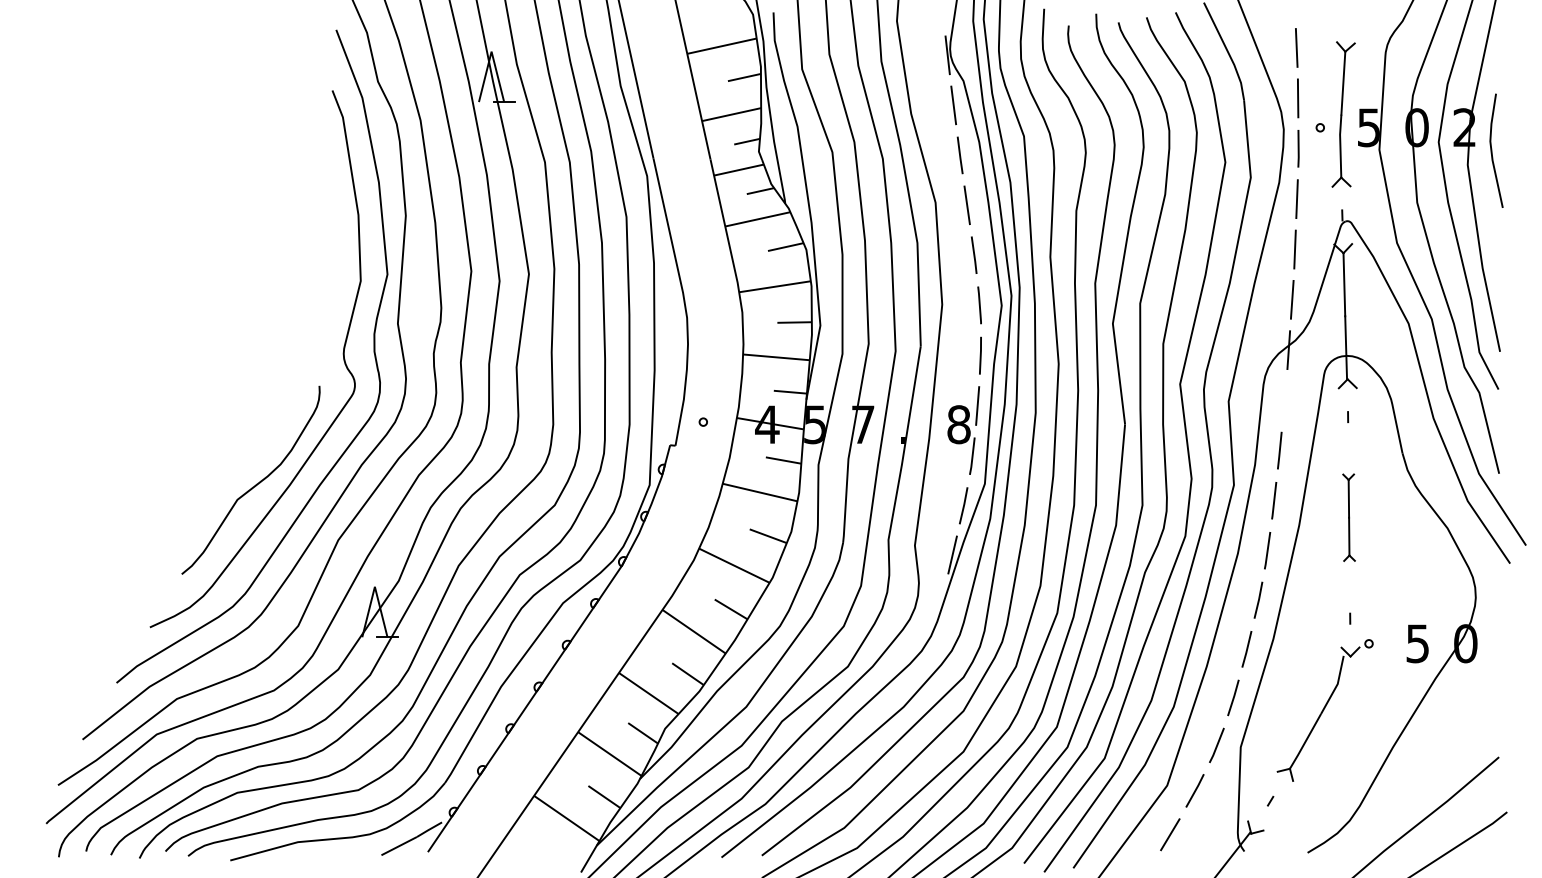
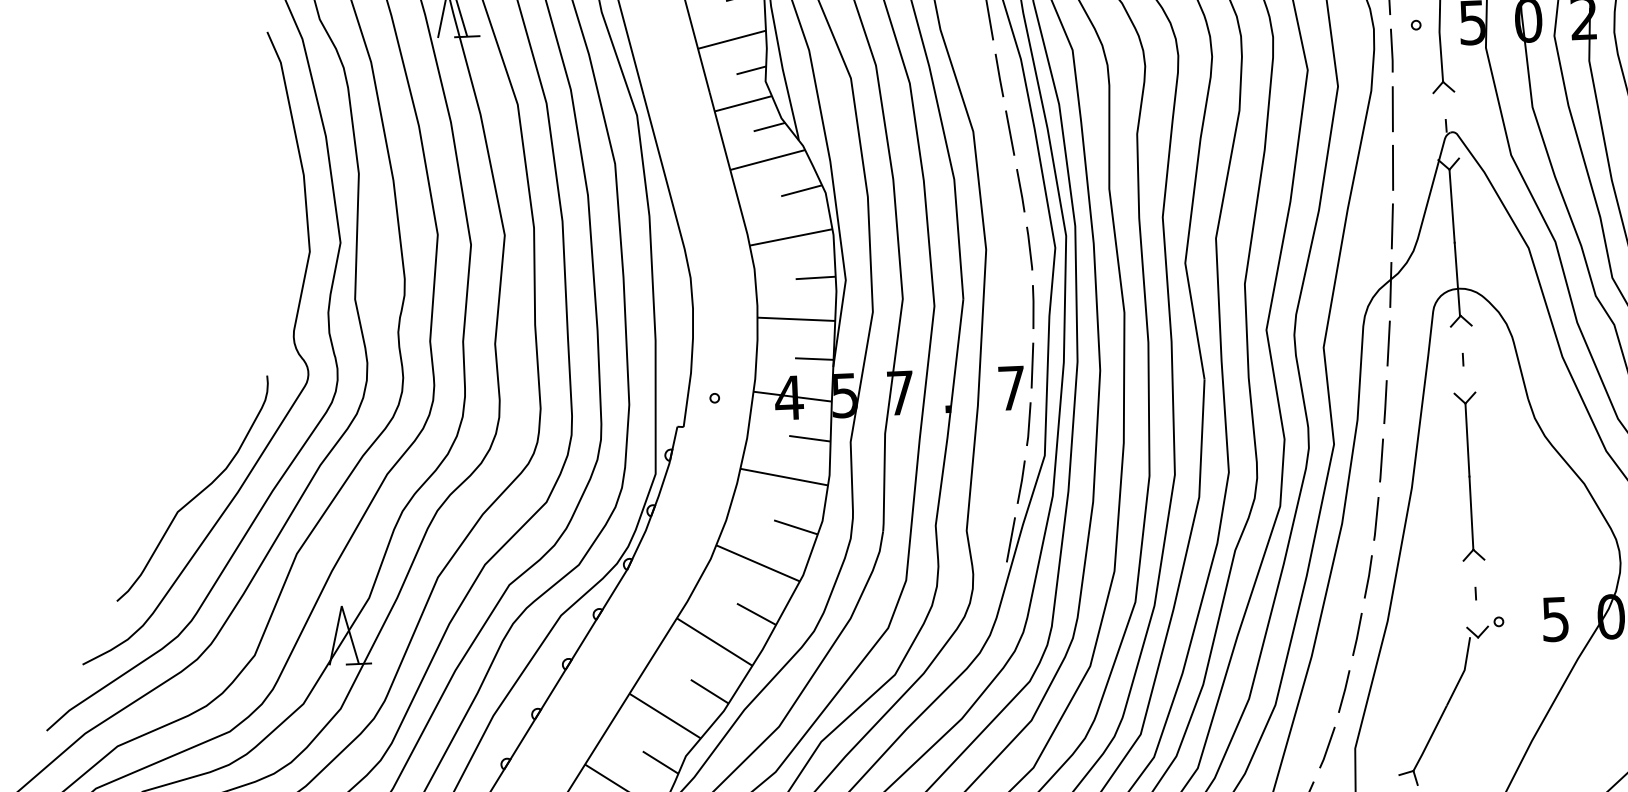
line: (1284, 400) -> (1388, 343), added
text: (958, 424) -> (1011, 388), 8 -> 7
part: (1348, 517) -> (1468, 476), size x1.67

